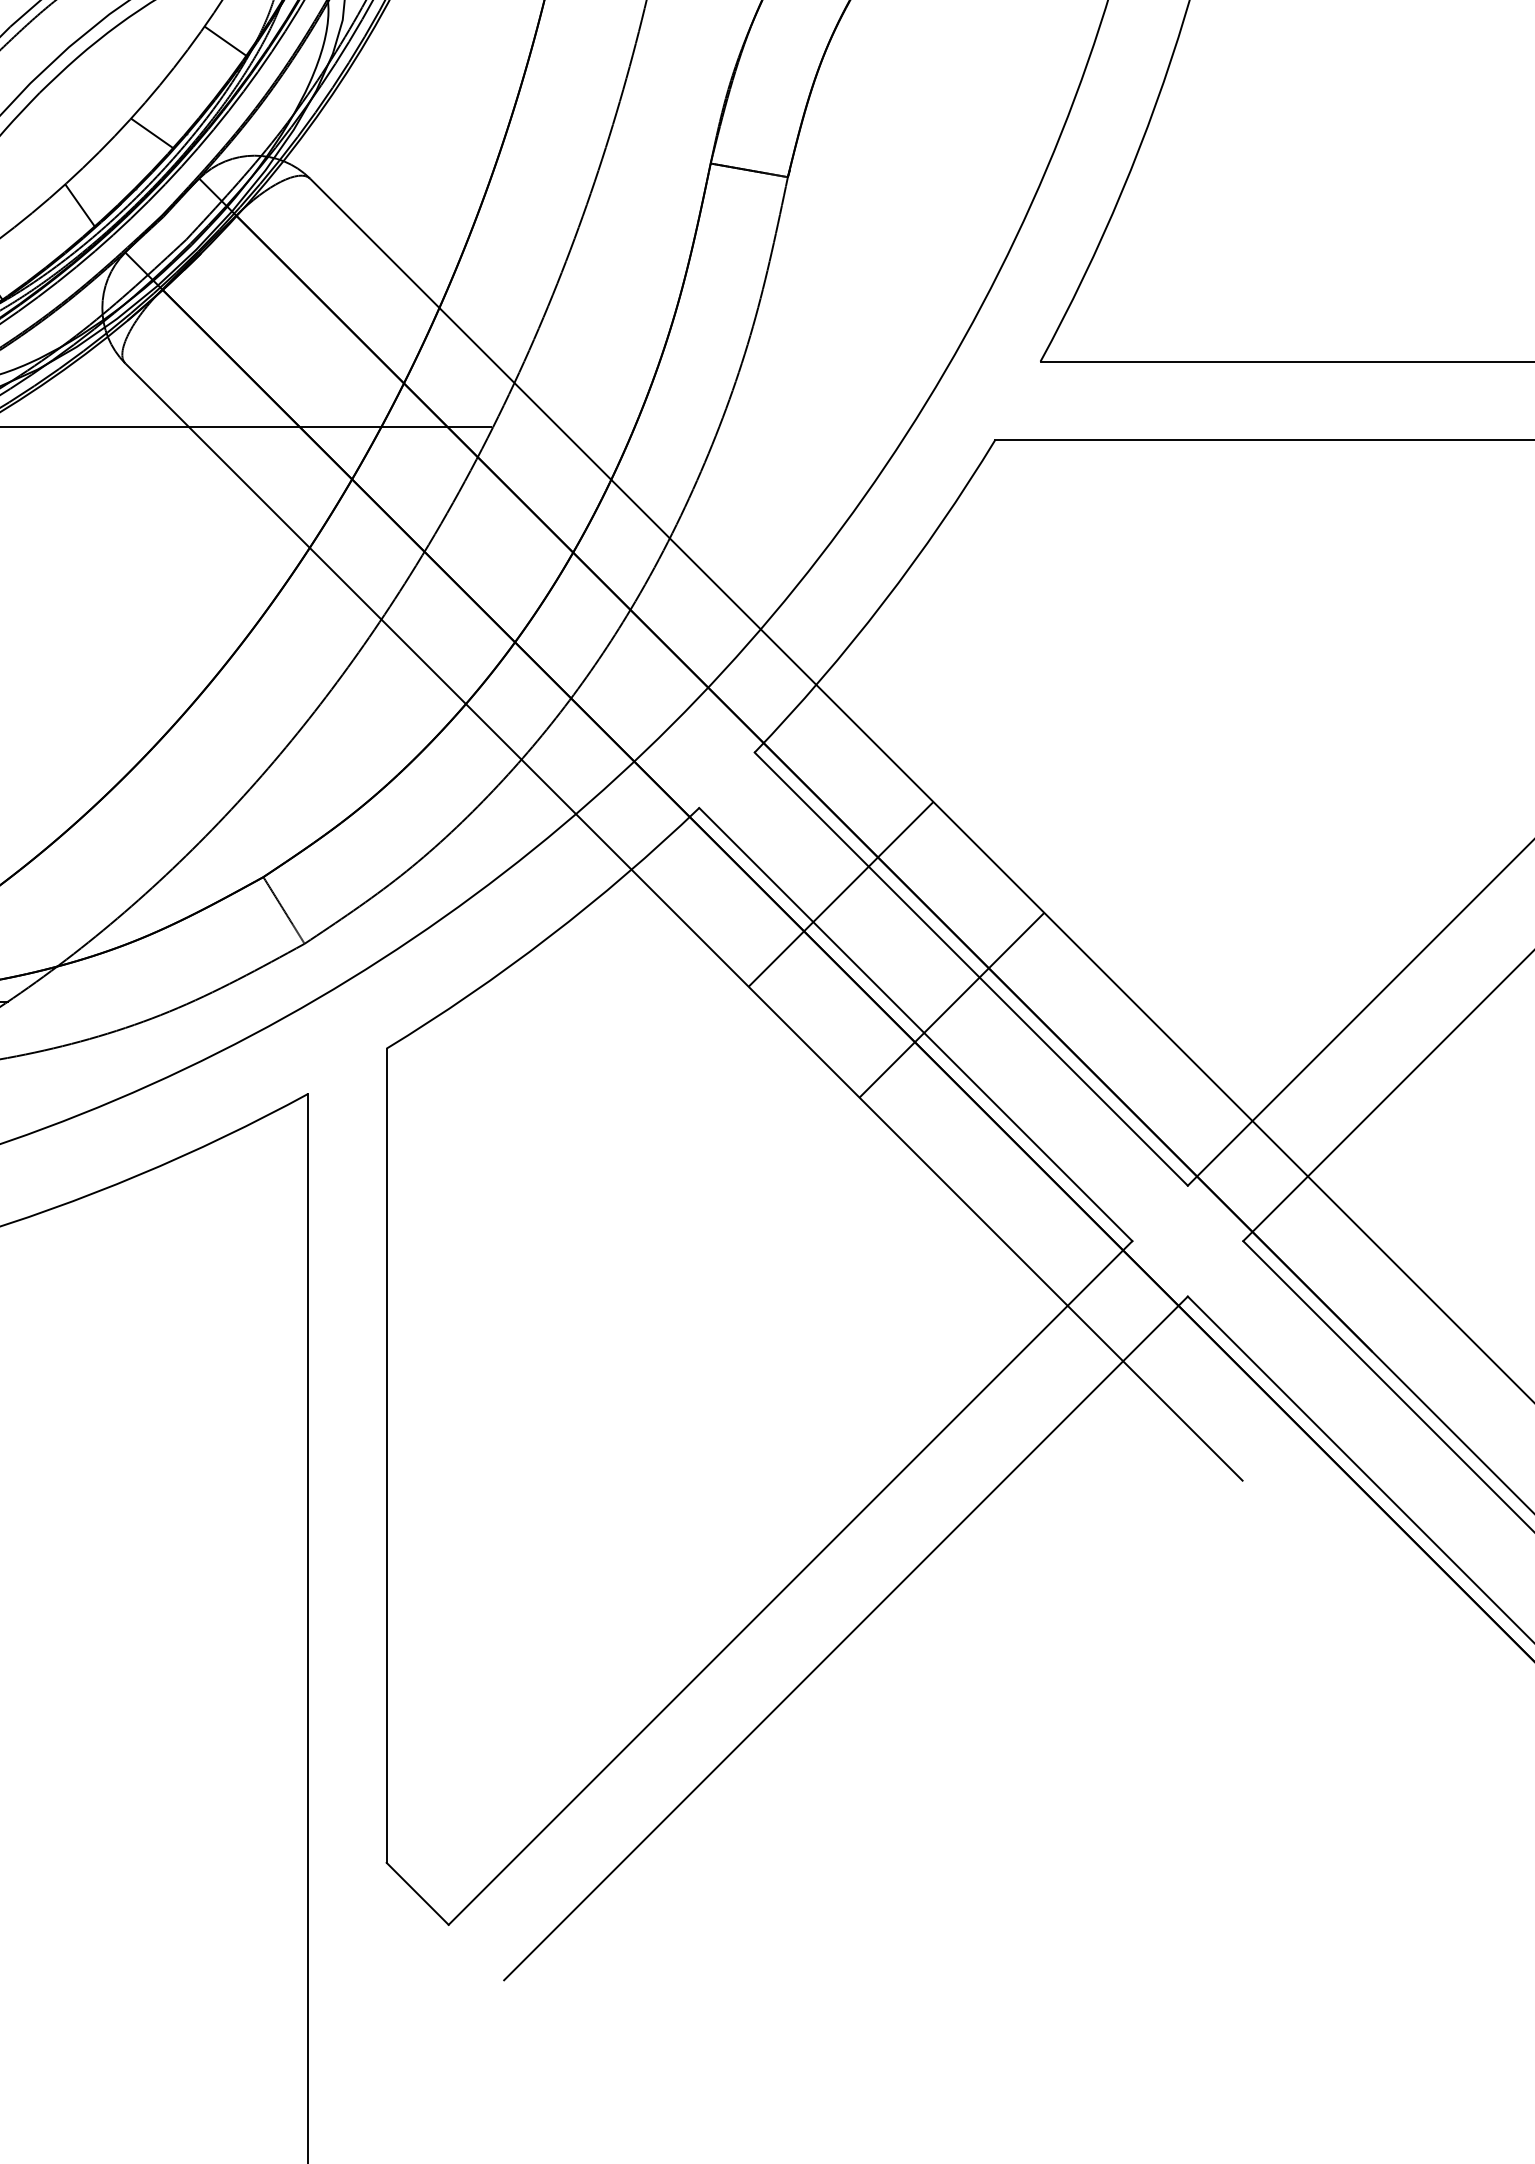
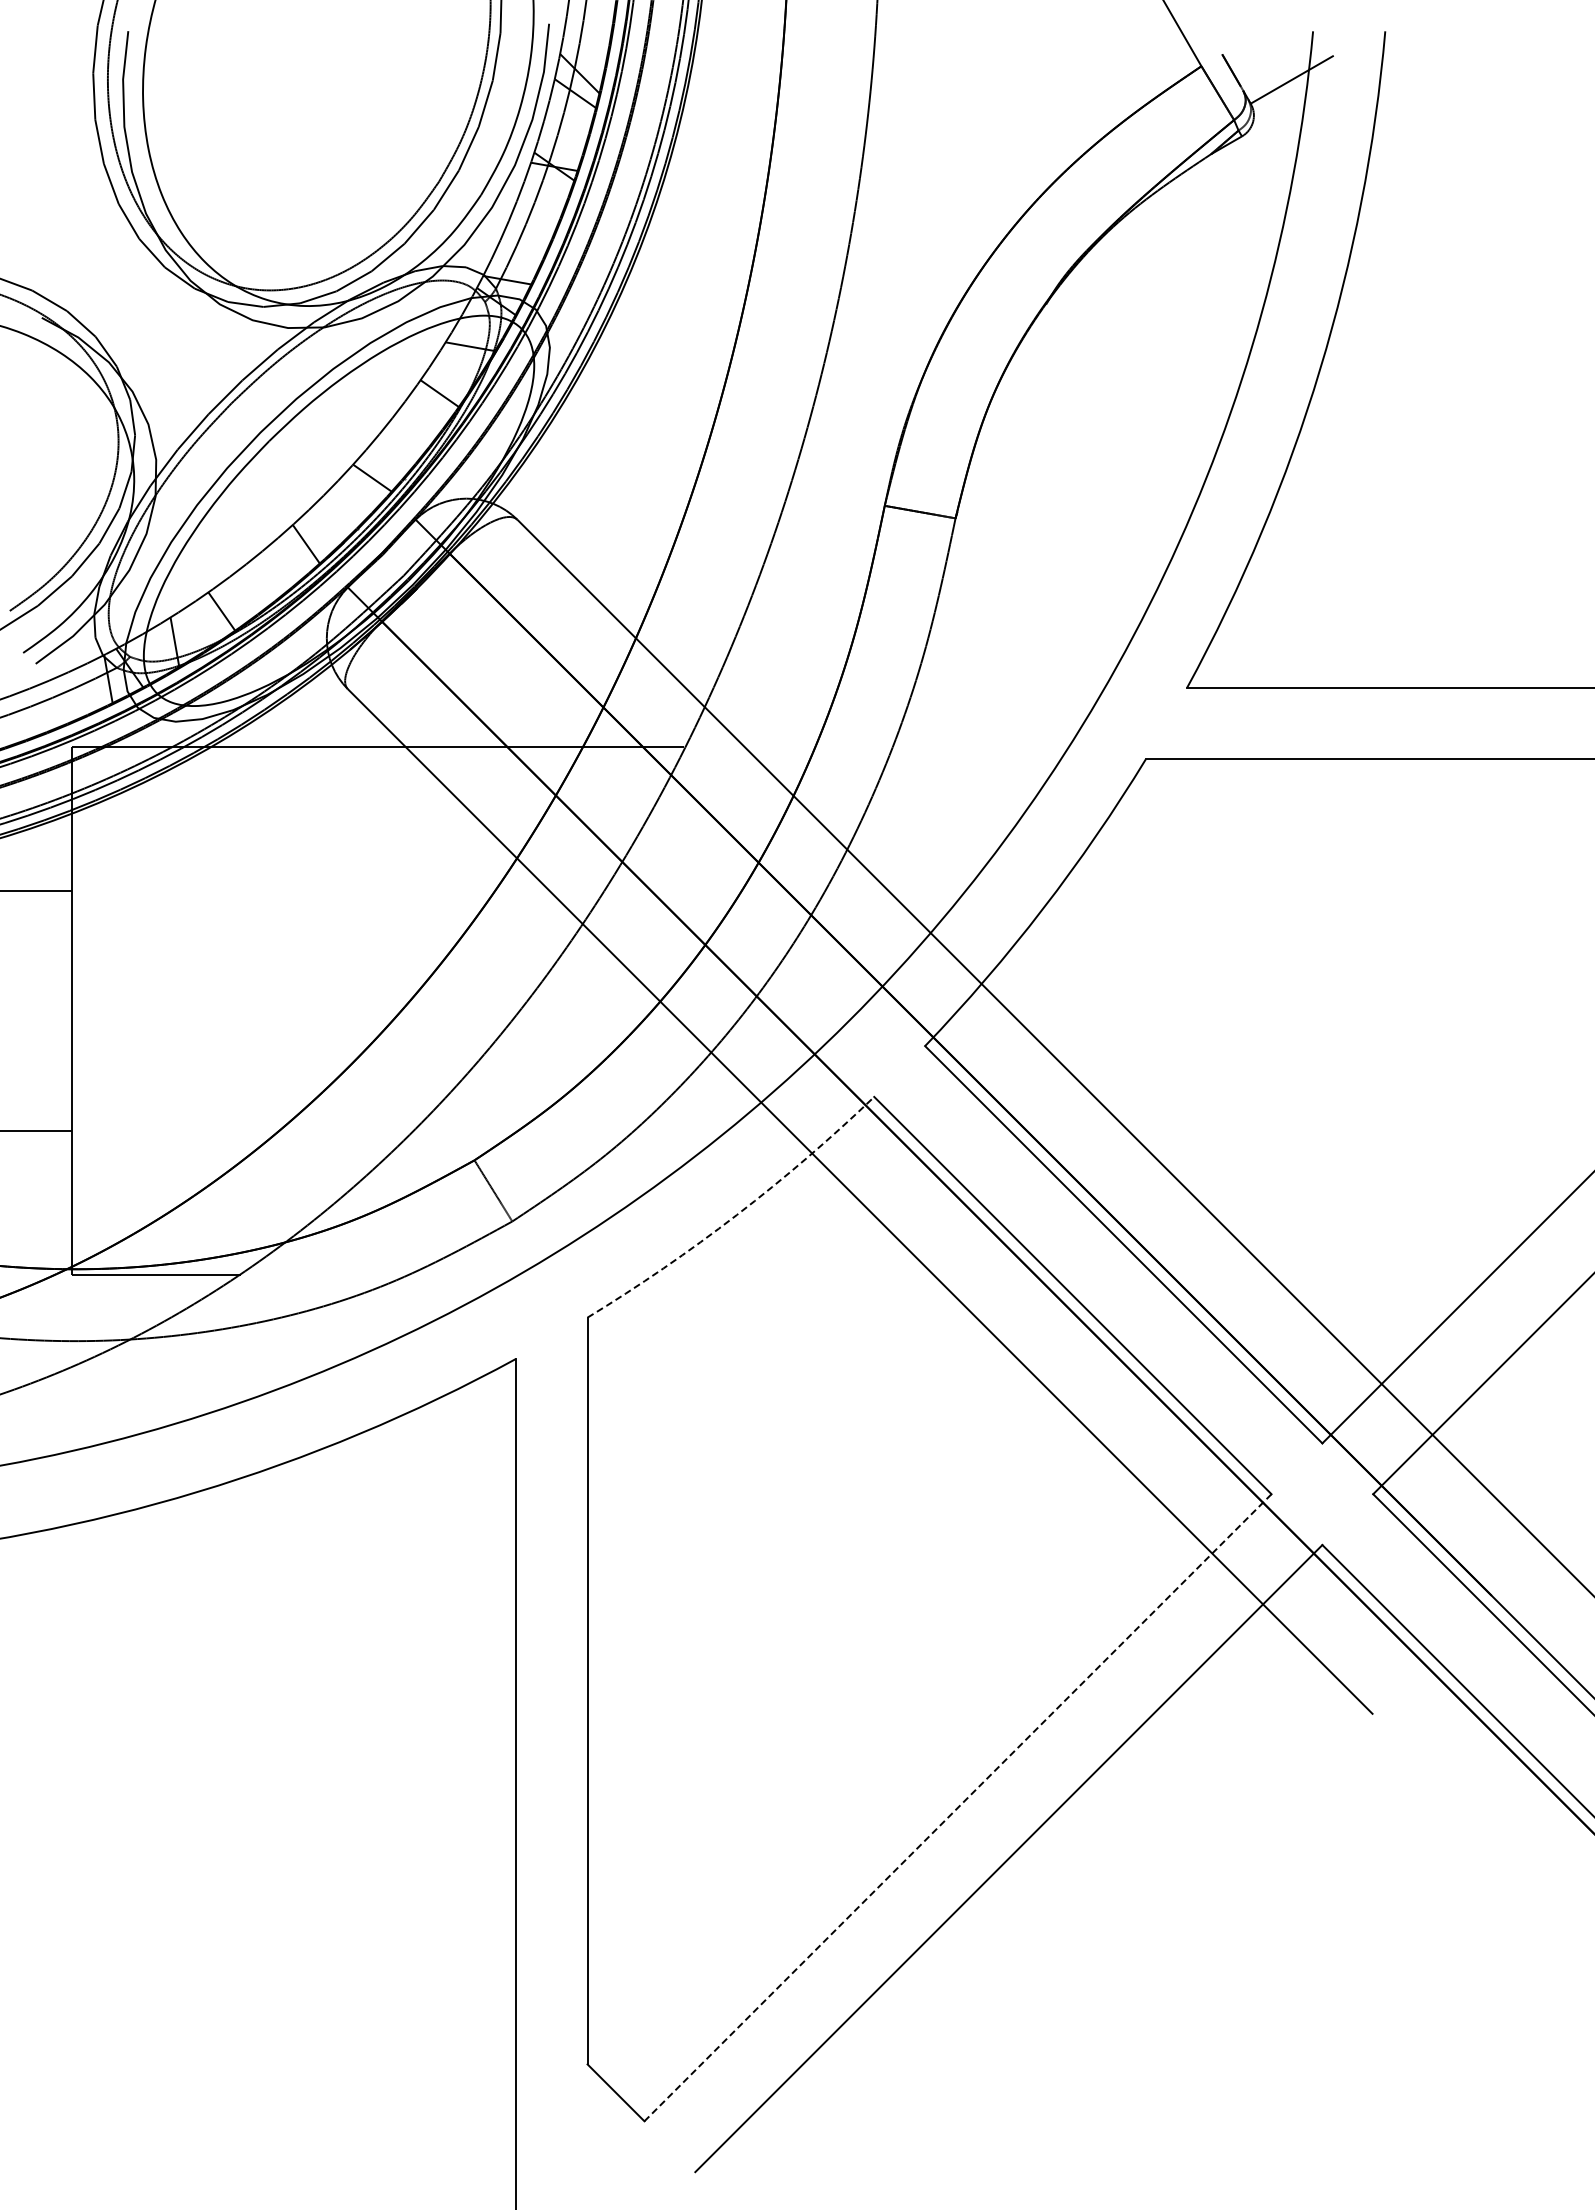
line: (841, 893) -> (1004, 1175), removed
arc: (549, 937) -> (736, 1215), solid -> dashed
line: (951, 1004) -> (1105, 1277), removed
line: (789, 1583) -> (957, 1808), solid -> dashed

